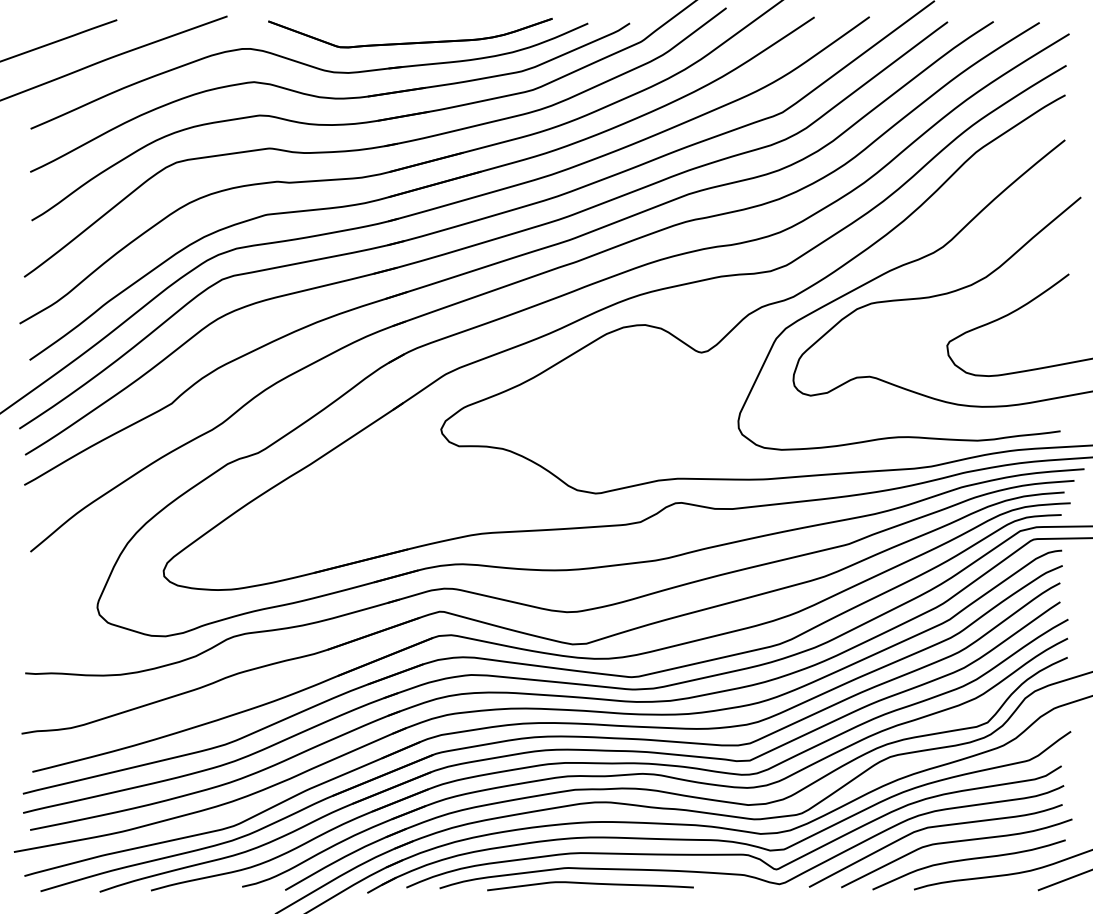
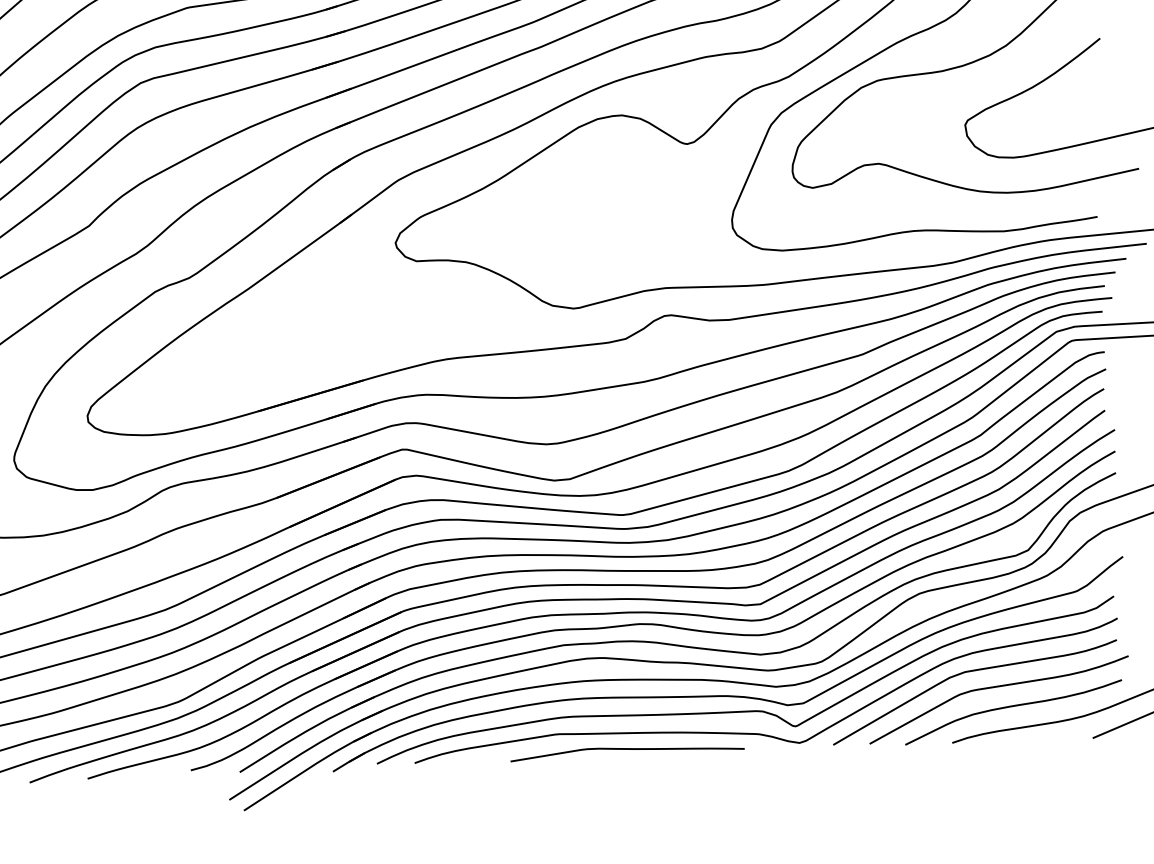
curve: (590, 884) -> (627, 750), moved

